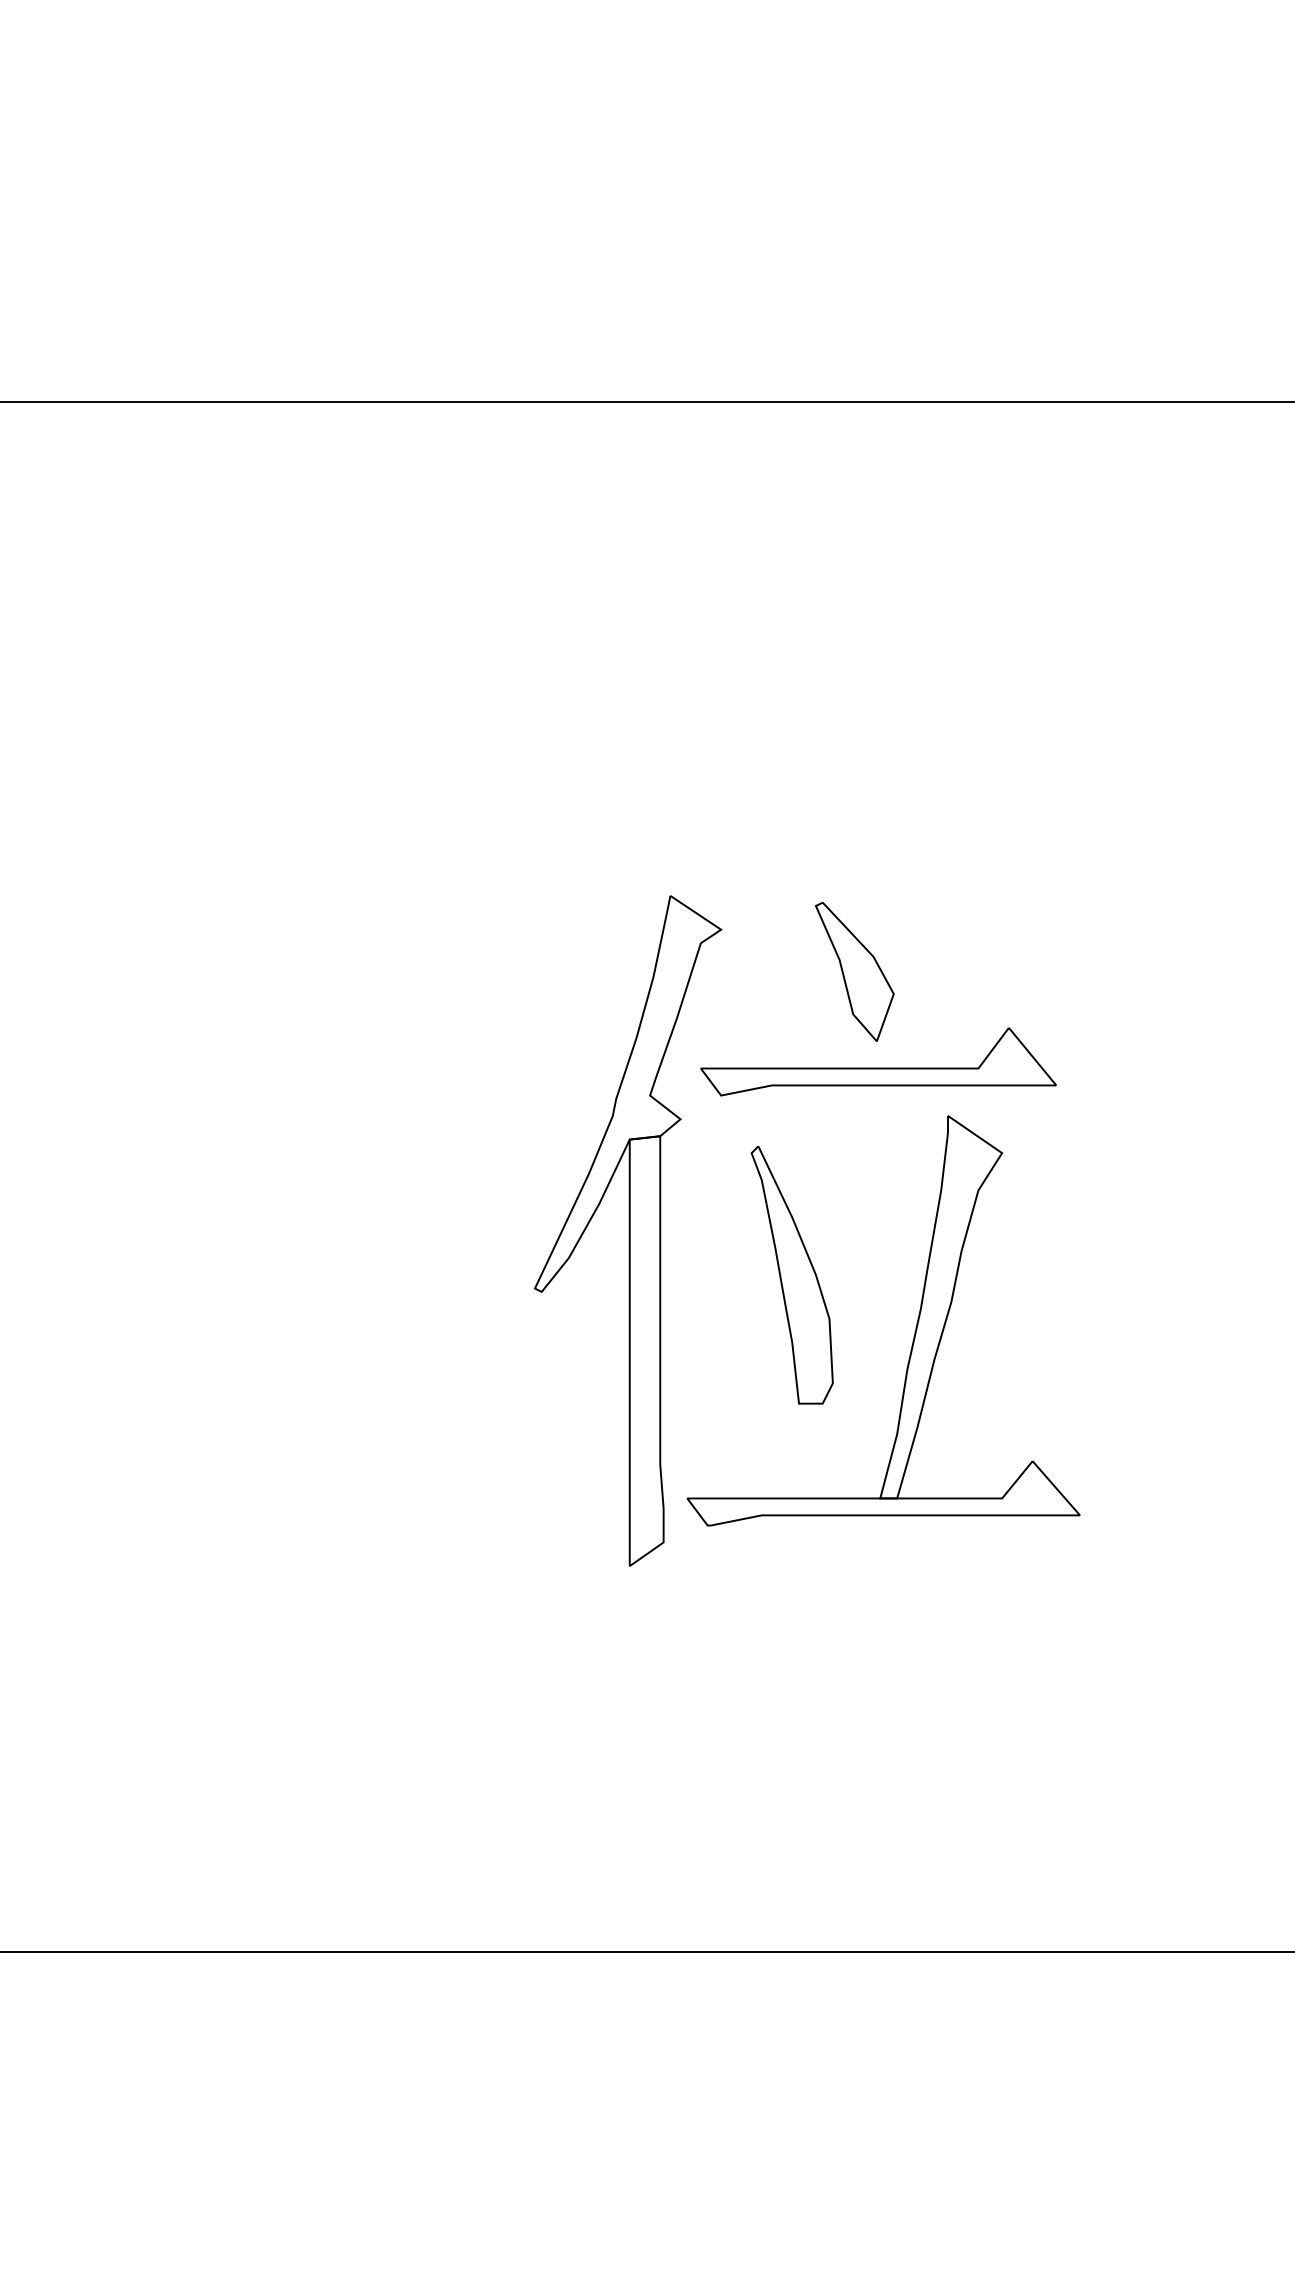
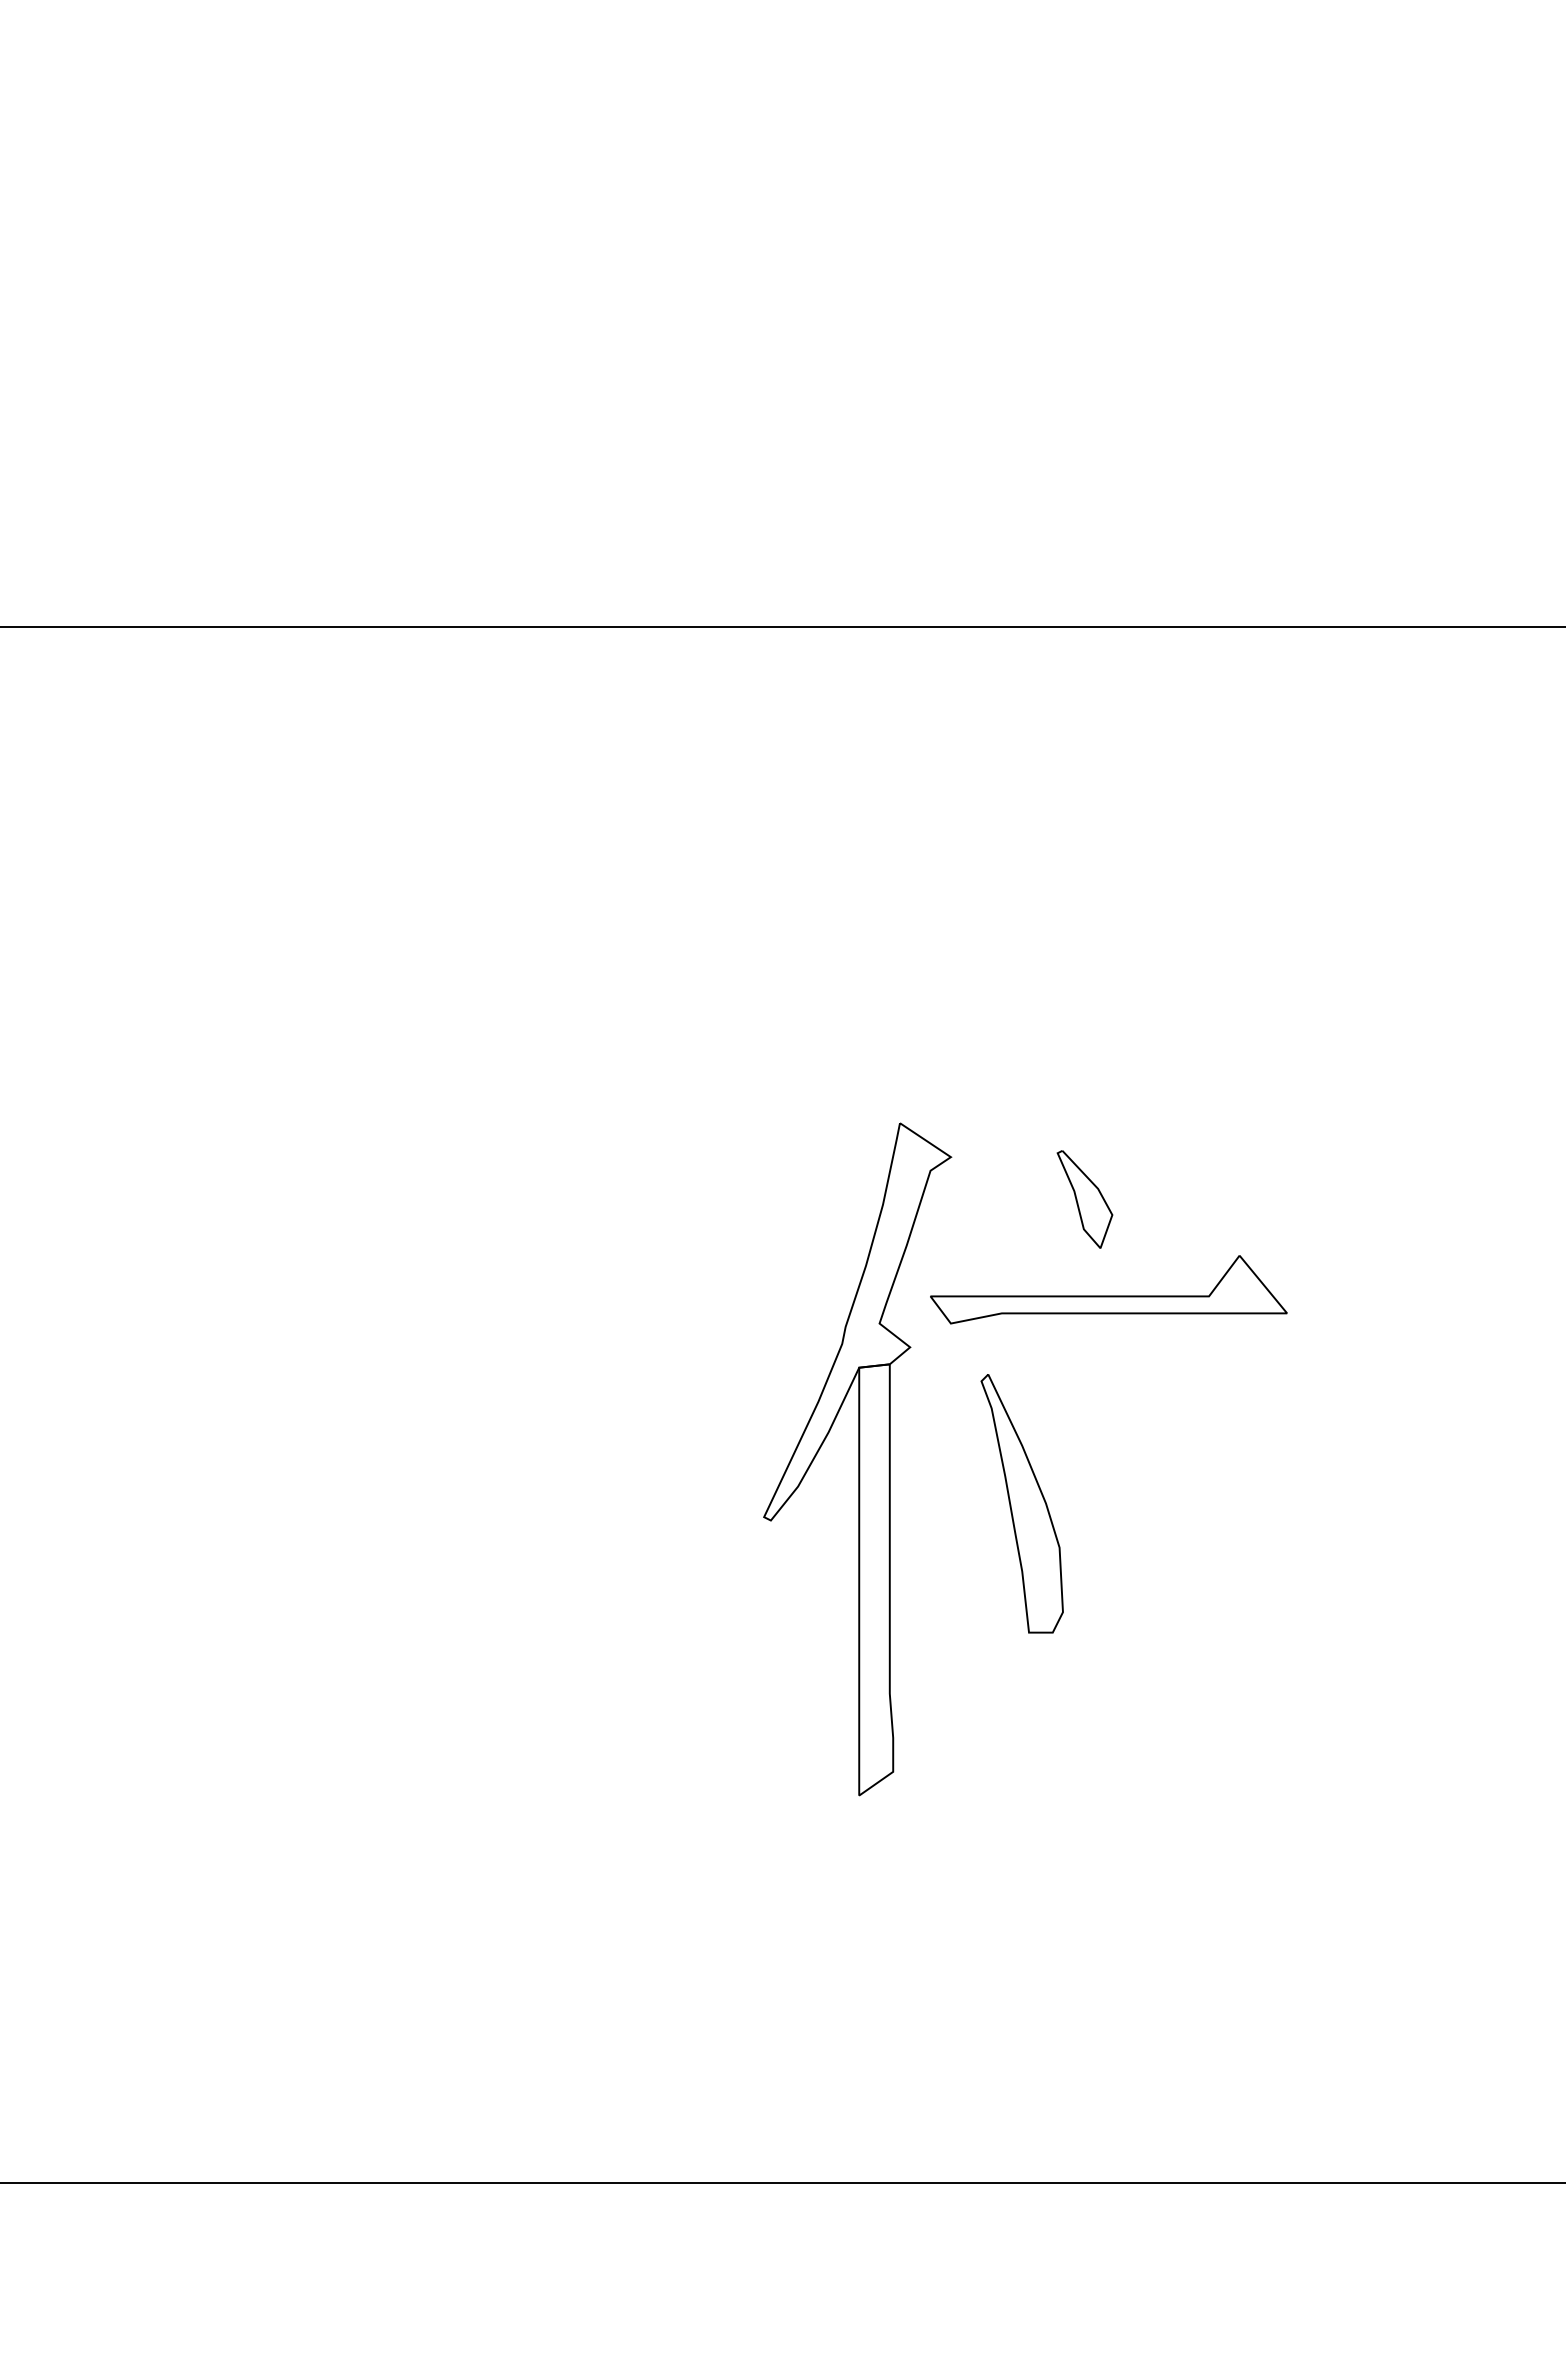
part: (854, 971) -> (1084, 1199), size x0.7
part: (915, 1328) -> (1145, 1557), removed

